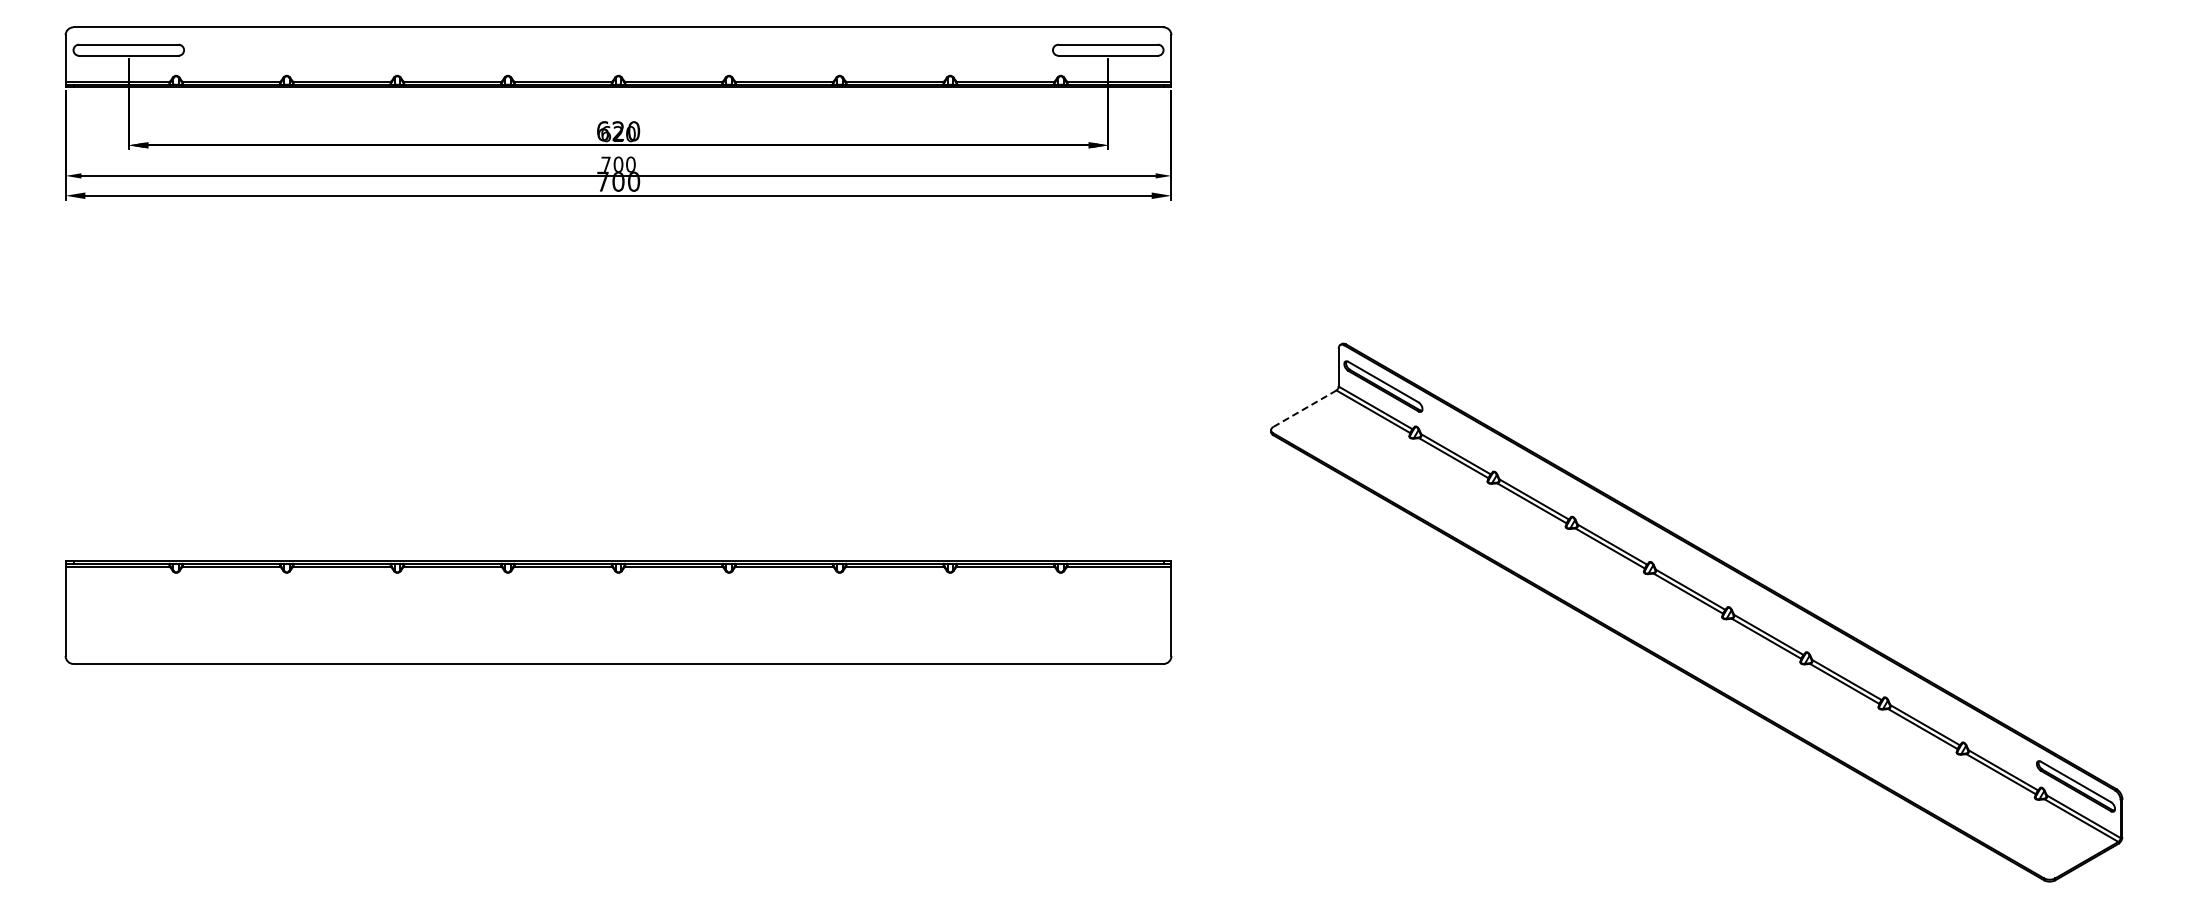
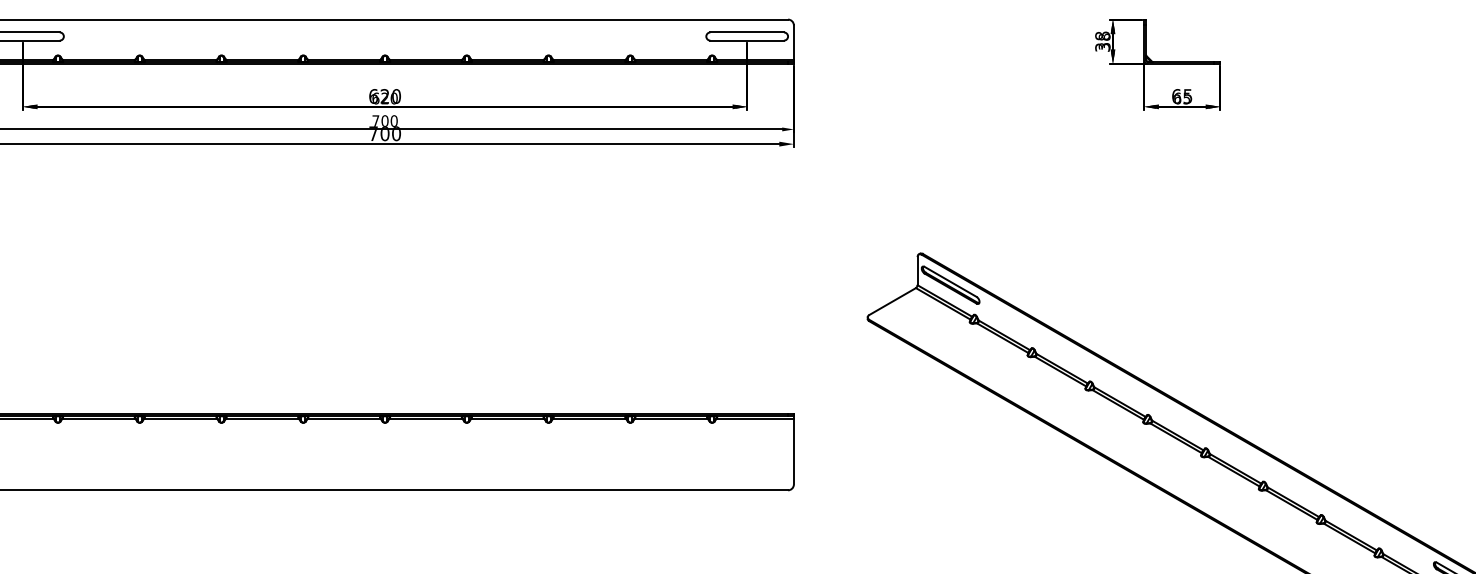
part: (1663, 87) -> (1157, 64), added
line: (1305, 408) -> (893, 301), dashed -> solid

